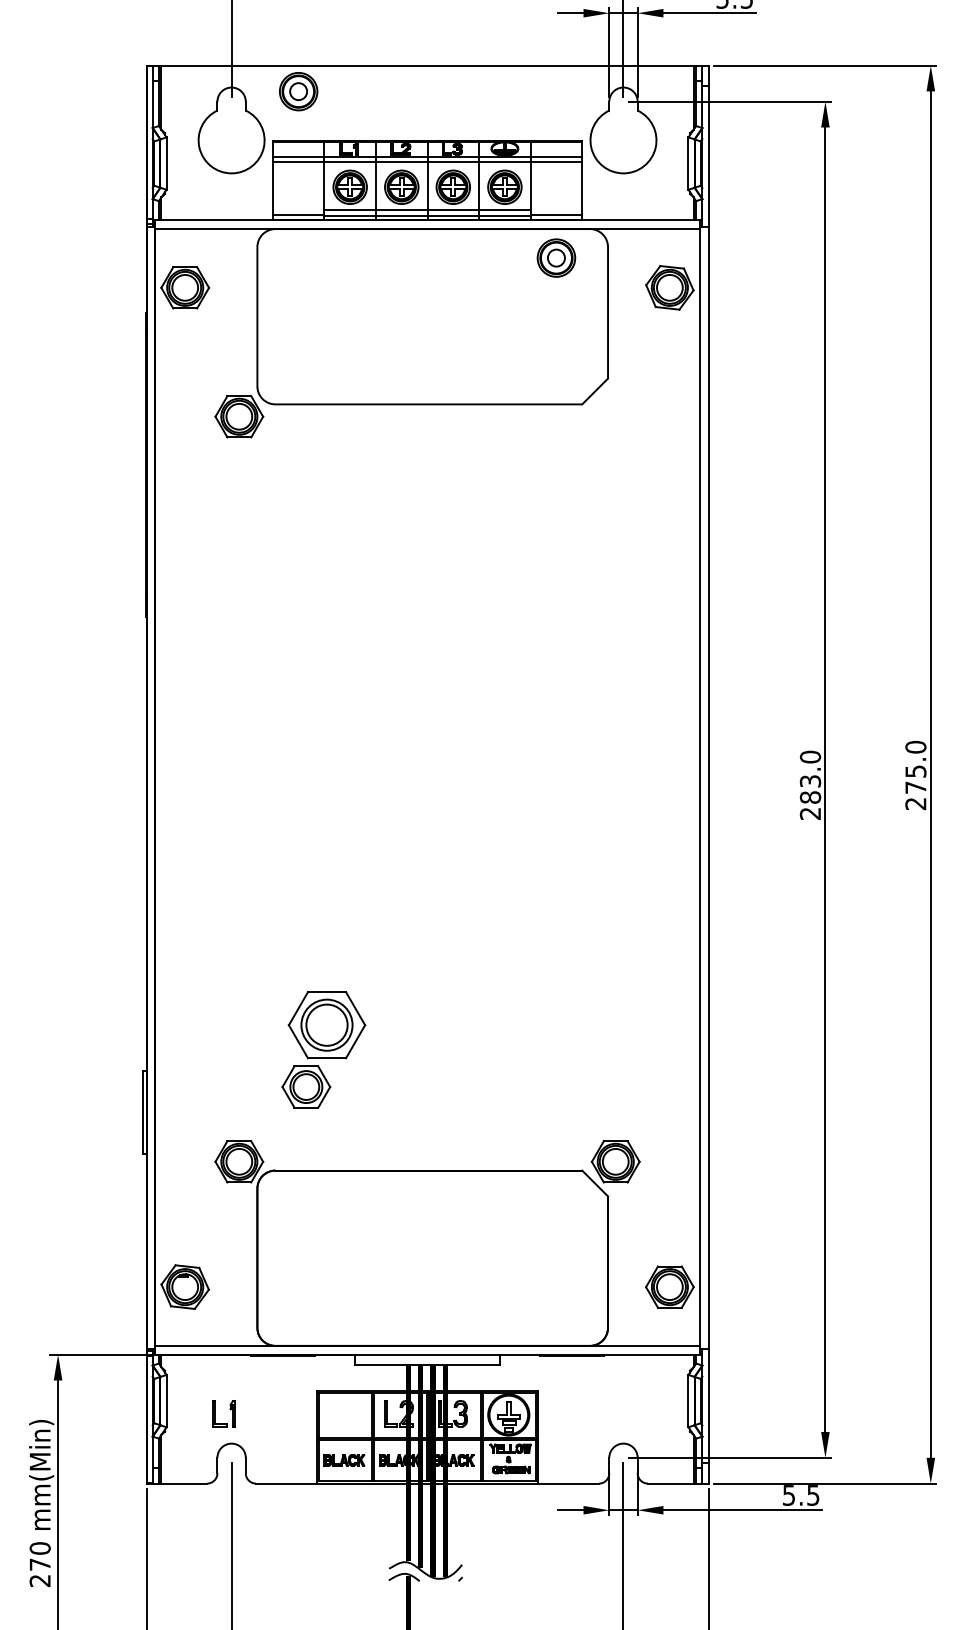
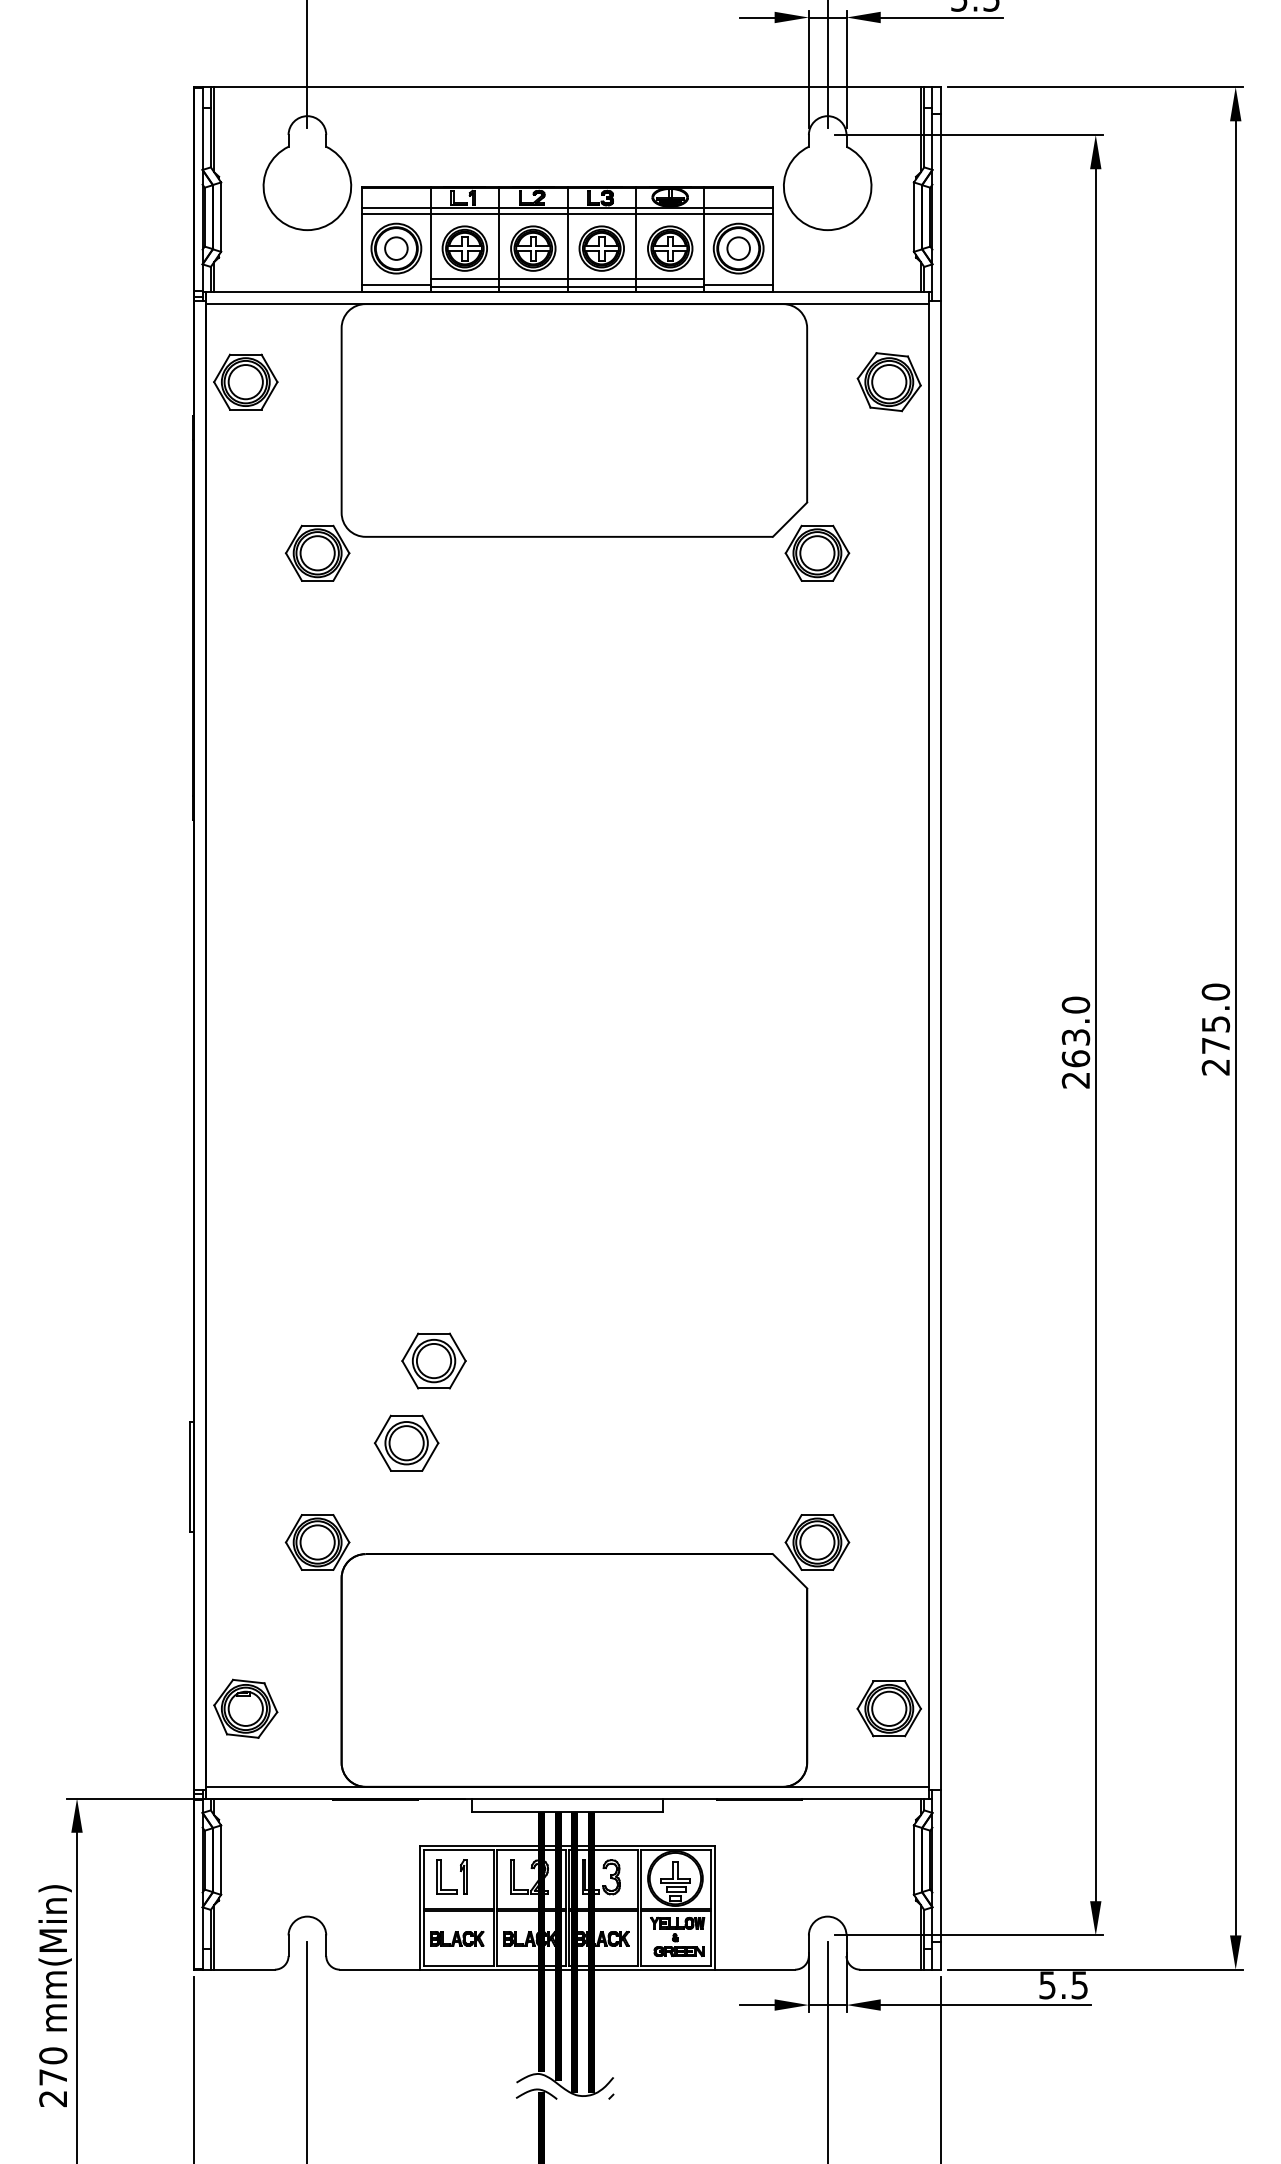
part: (298, 91) -> (396, 248), moved
part: (556, 258) -> (738, 248), moved
part: (615, 416) -> (817, 552), added
text: (810, 797) -> (1075, 1058), 283.0 -> 263.0
part: (326, 1024) -> (433, 1360), size x0.62
part: (215, 1413) -> (441, 1876), moved

